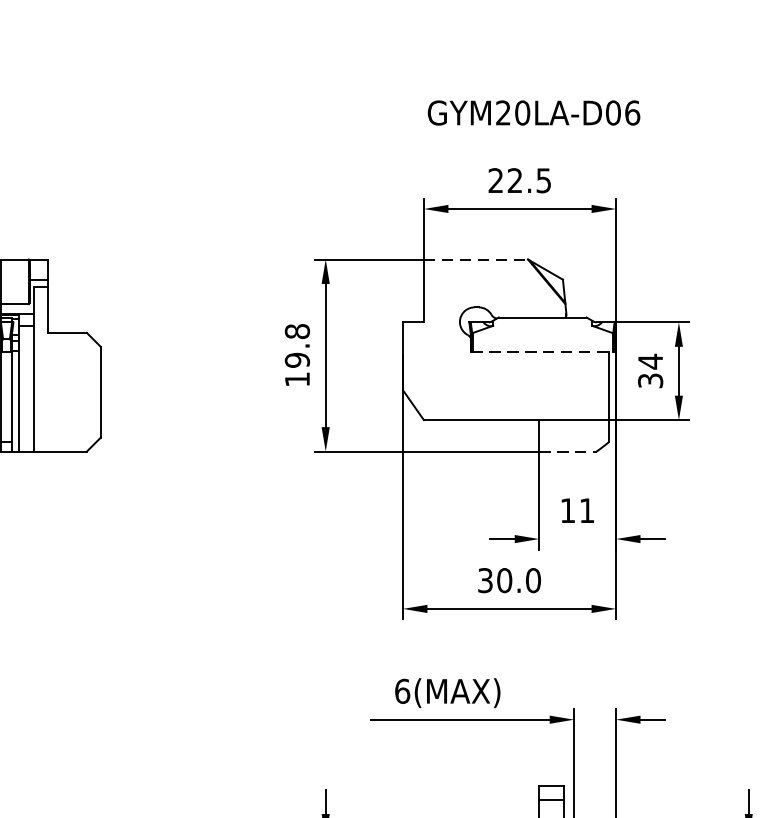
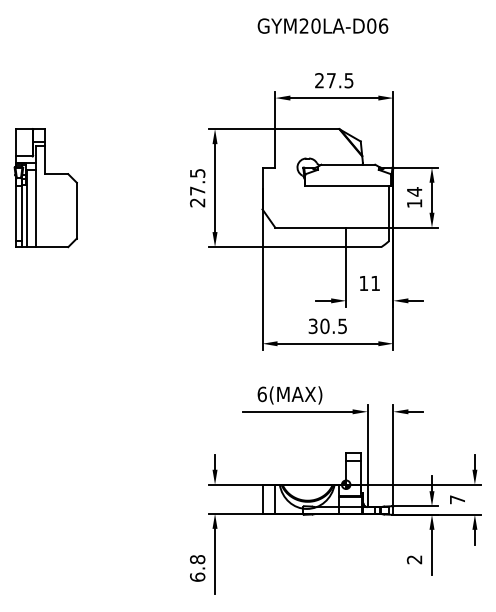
text: (533, 112) -> (322, 25), moved
text: (515, 180) -> (331, 80), 22.5 -> 27.5
line: (476, 260) -> (307, 129), dashed -> solid
line: (542, 351) -> (348, 185), dashed -> solid
text: (297, 354) -> (197, 187), 19.8 -> 27.5
text: (650, 380) -> (414, 203), 34 -> 14
line: (567, 452) -> (363, 247), dashed -> solid
text: (533, 580) -> (342, 326), 30.0 -> 30.5

